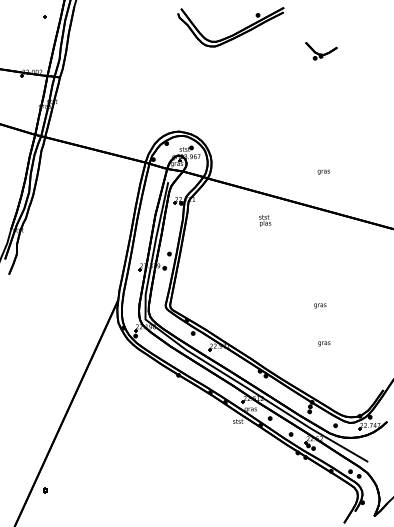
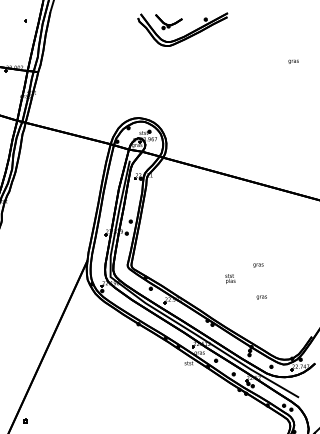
part: (321, 51) -> (168, 22), moved
text: (323, 171) -> (293, 61), moved
text: (265, 220) -> (230, 278), moved

